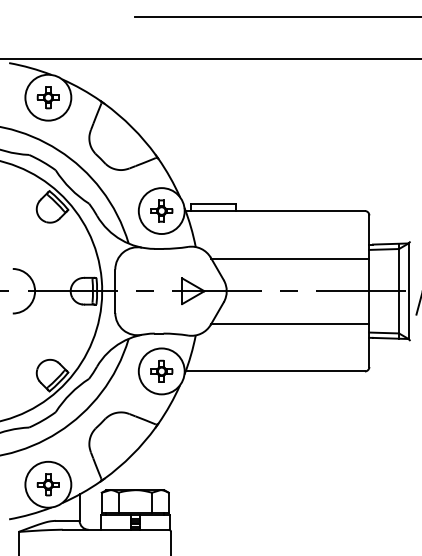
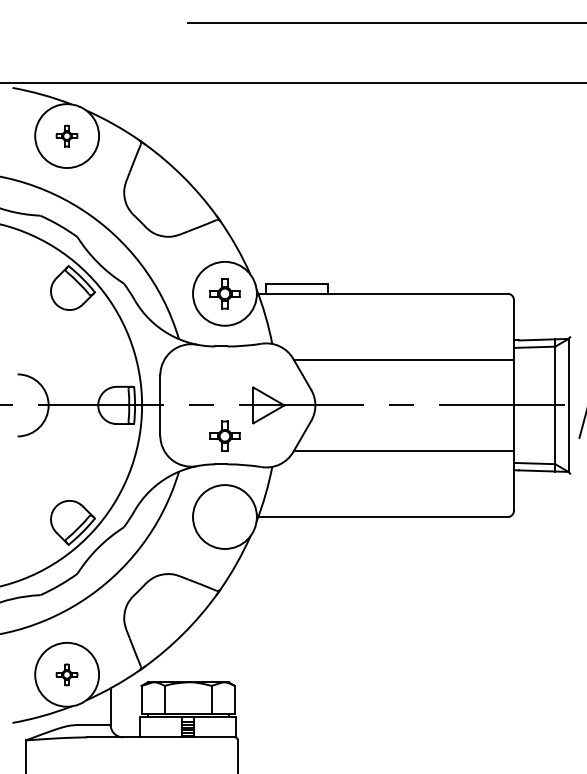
part: (47, 97) -> (65, 135), size x0.7
part: (161, 370) -> (224, 435), moved
part: (47, 484) -> (65, 674), size x0.7

